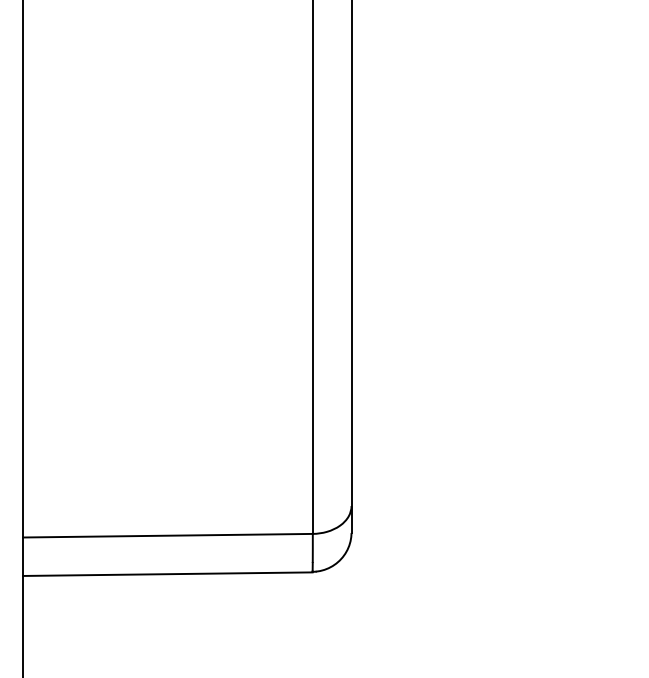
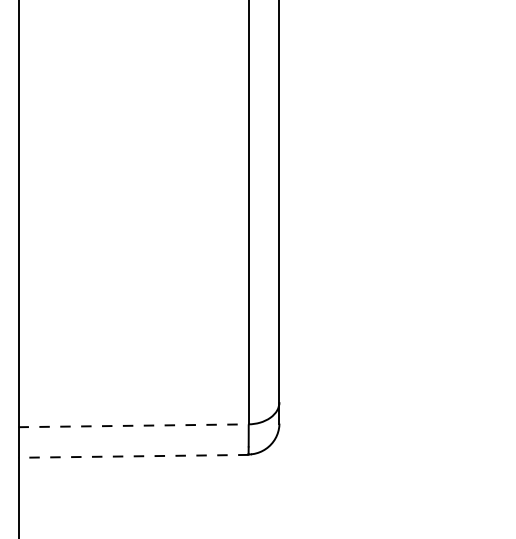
line: (169, 535) -> (134, 425), solid -> dashed
line: (167, 574) -> (133, 456), solid -> dashed

